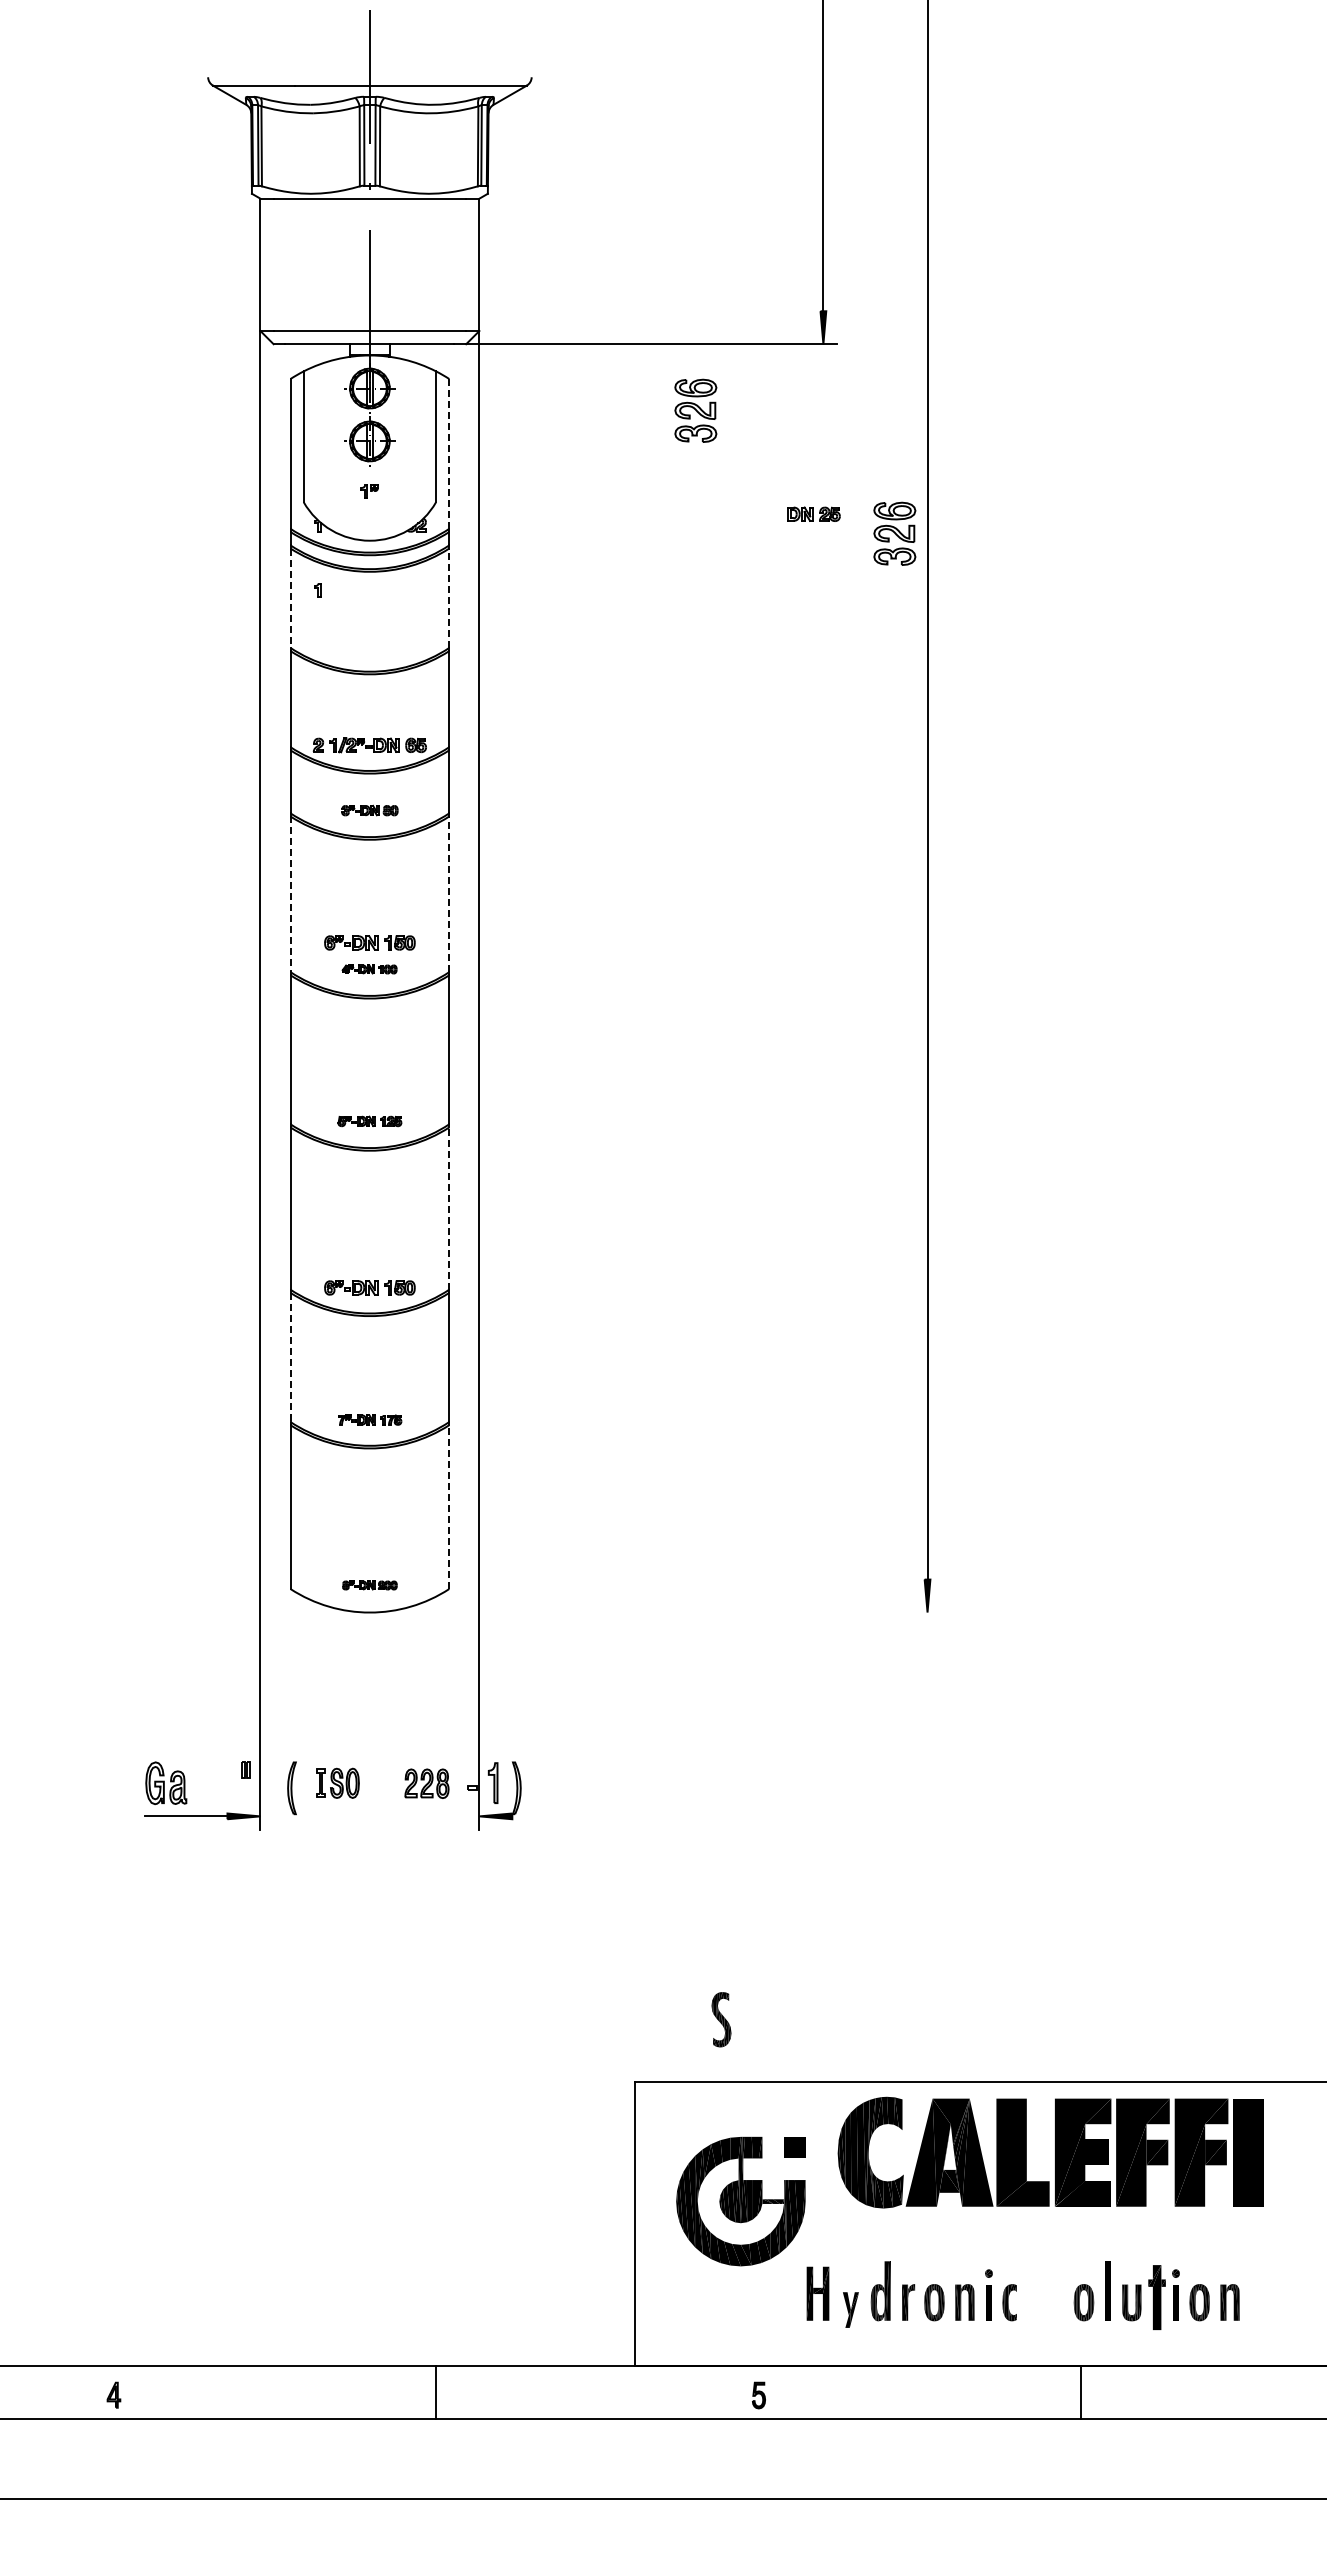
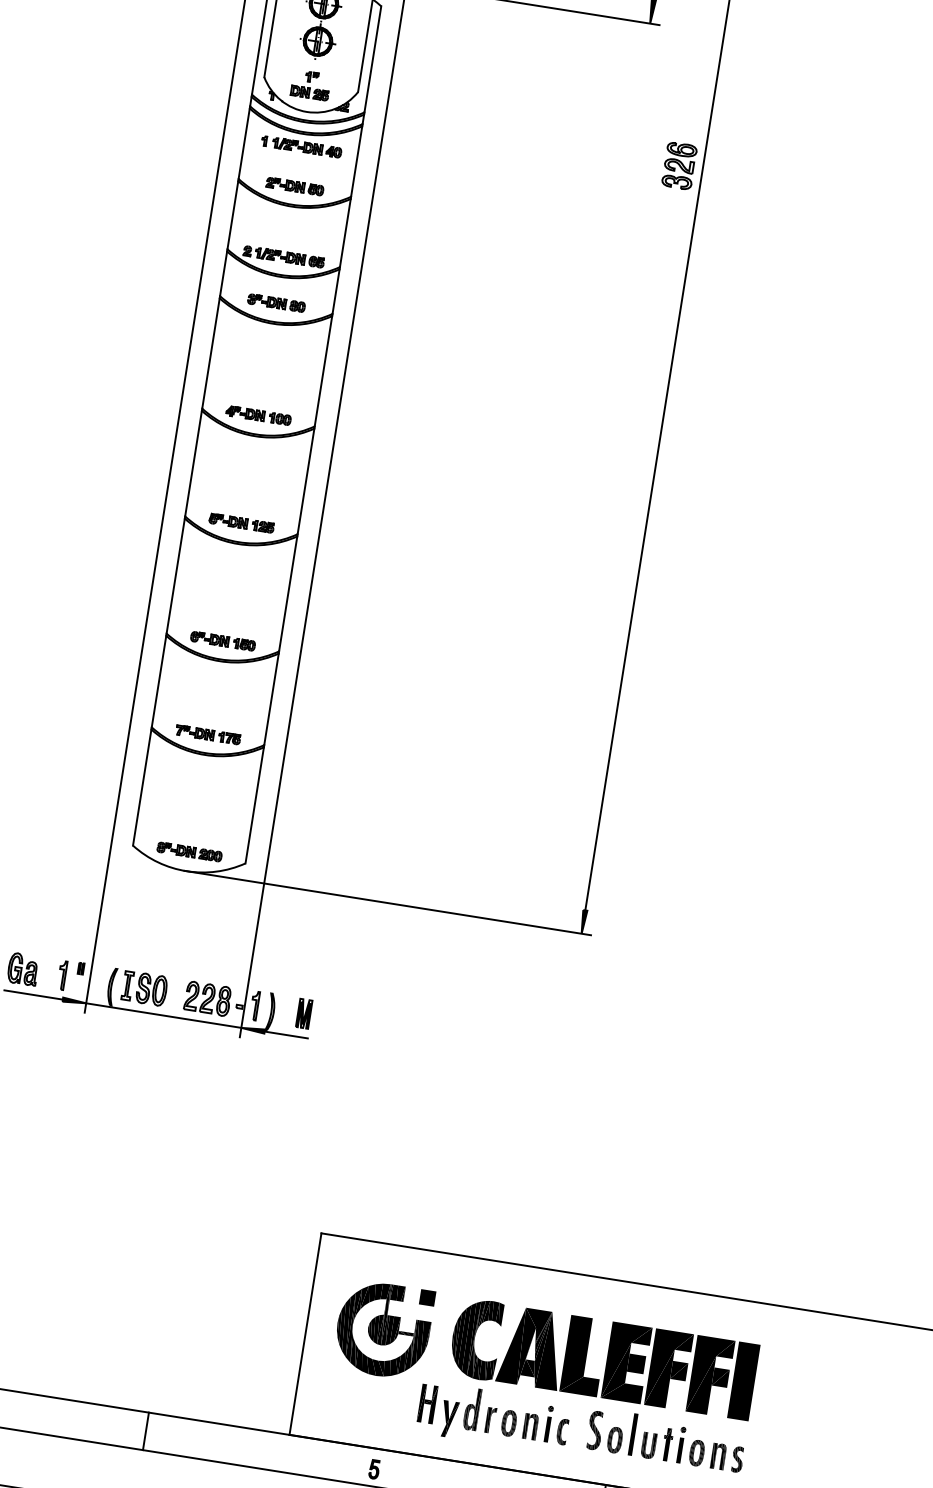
part: (695, 410) -> (552, 56), removed
line: (449, 453) -> (373, 59), dashed -> solid
part: (813, 513) -> (309, 92), moved
part: (377, 589) -> (306, 147), added
line: (290, 598) -> (244, 143), dashed -> solid
line: (449, 598) -> (356, 161), dashed -> solid
part: (369, 645) -> (294, 186), added
part: (369, 810) -> (276, 303), size x1.43
line: (290, 894) -> (210, 353), dashed -> solid
line: (449, 894) -> (323, 371), dashed -> solid
part: (369, 942) -> (261, 396), removed
part: (369, 969) -> (258, 415), size x1.67
part: (369, 1121) -> (241, 523), size x1.43
line: (449, 1208) -> (288, 593), dashed -> solid
line: (290, 1357) -> (159, 681), dashed -> solid
part: (369, 1419) -> (208, 734), size x1.43
line: (449, 1507) -> (254, 805), dashed -> solid
part: (369, 1585) -> (189, 852), size x1.67
line: (653, 1612) -> (387, 902), added
part: (221, 1782) -> (62, 974), added
part: (562, 1782) -> (303, 1013), added
part: (337, 1783) -> (144, 988), size x1.43
part: (426, 1783) -> (207, 998), size x1.43
line: (369, 1816) -> (163, 1015), added
line: (542, 1816) -> (286, 1035), added
part: (721, 2019) -> (595, 1430), moved
part: (1050, 2152) -> (603, 1359), moved
part: (1157, 2297) -> (667, 1444), size x0.71
part: (1256, 2302) -> (737, 1459), added
part: (850, 2309) -> (448, 1418), size x1.43

